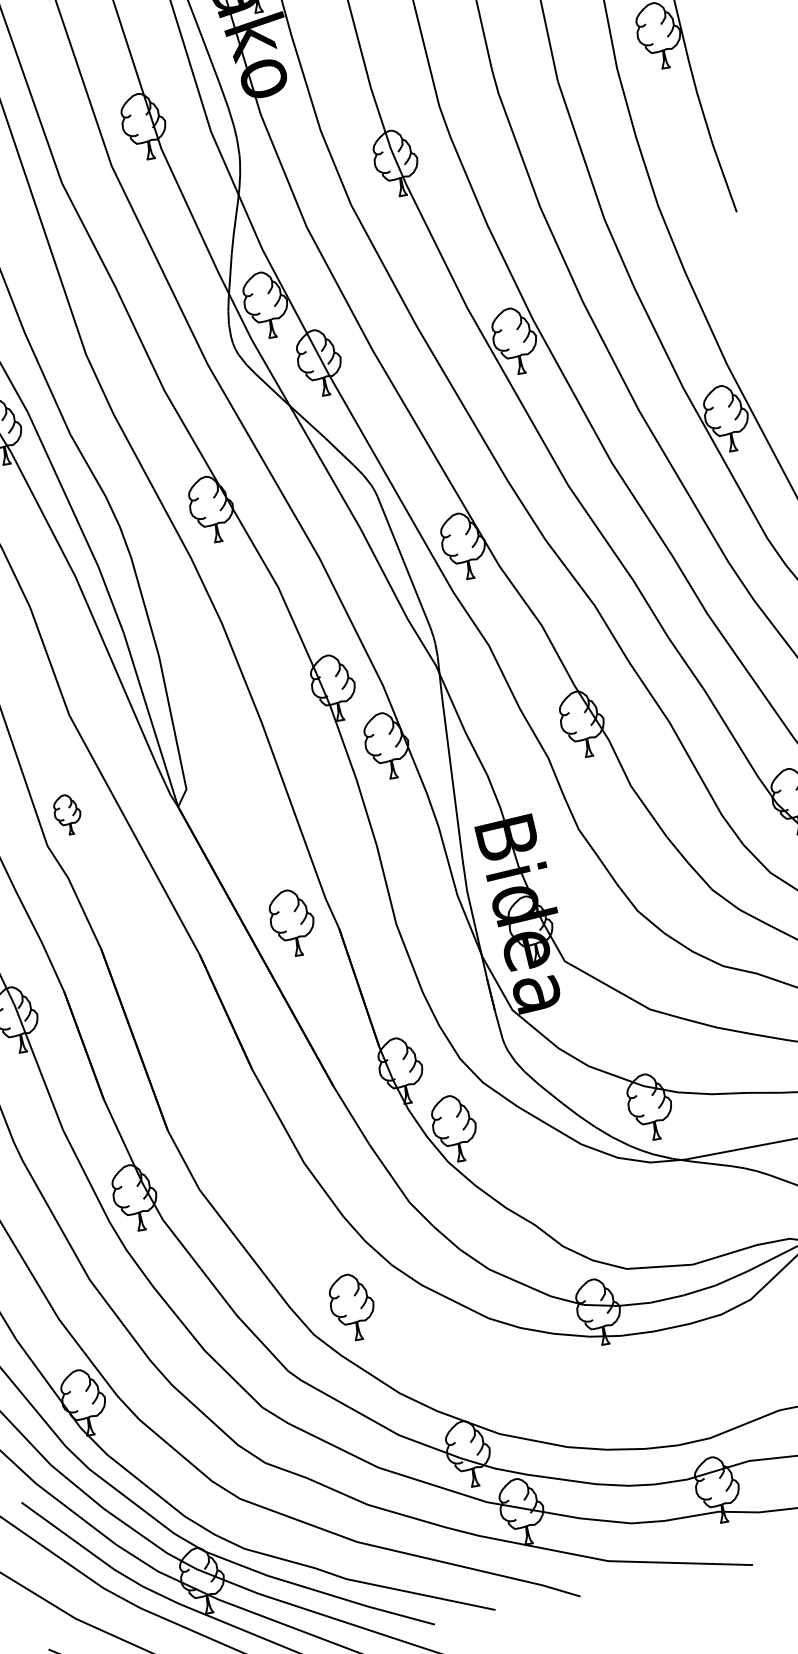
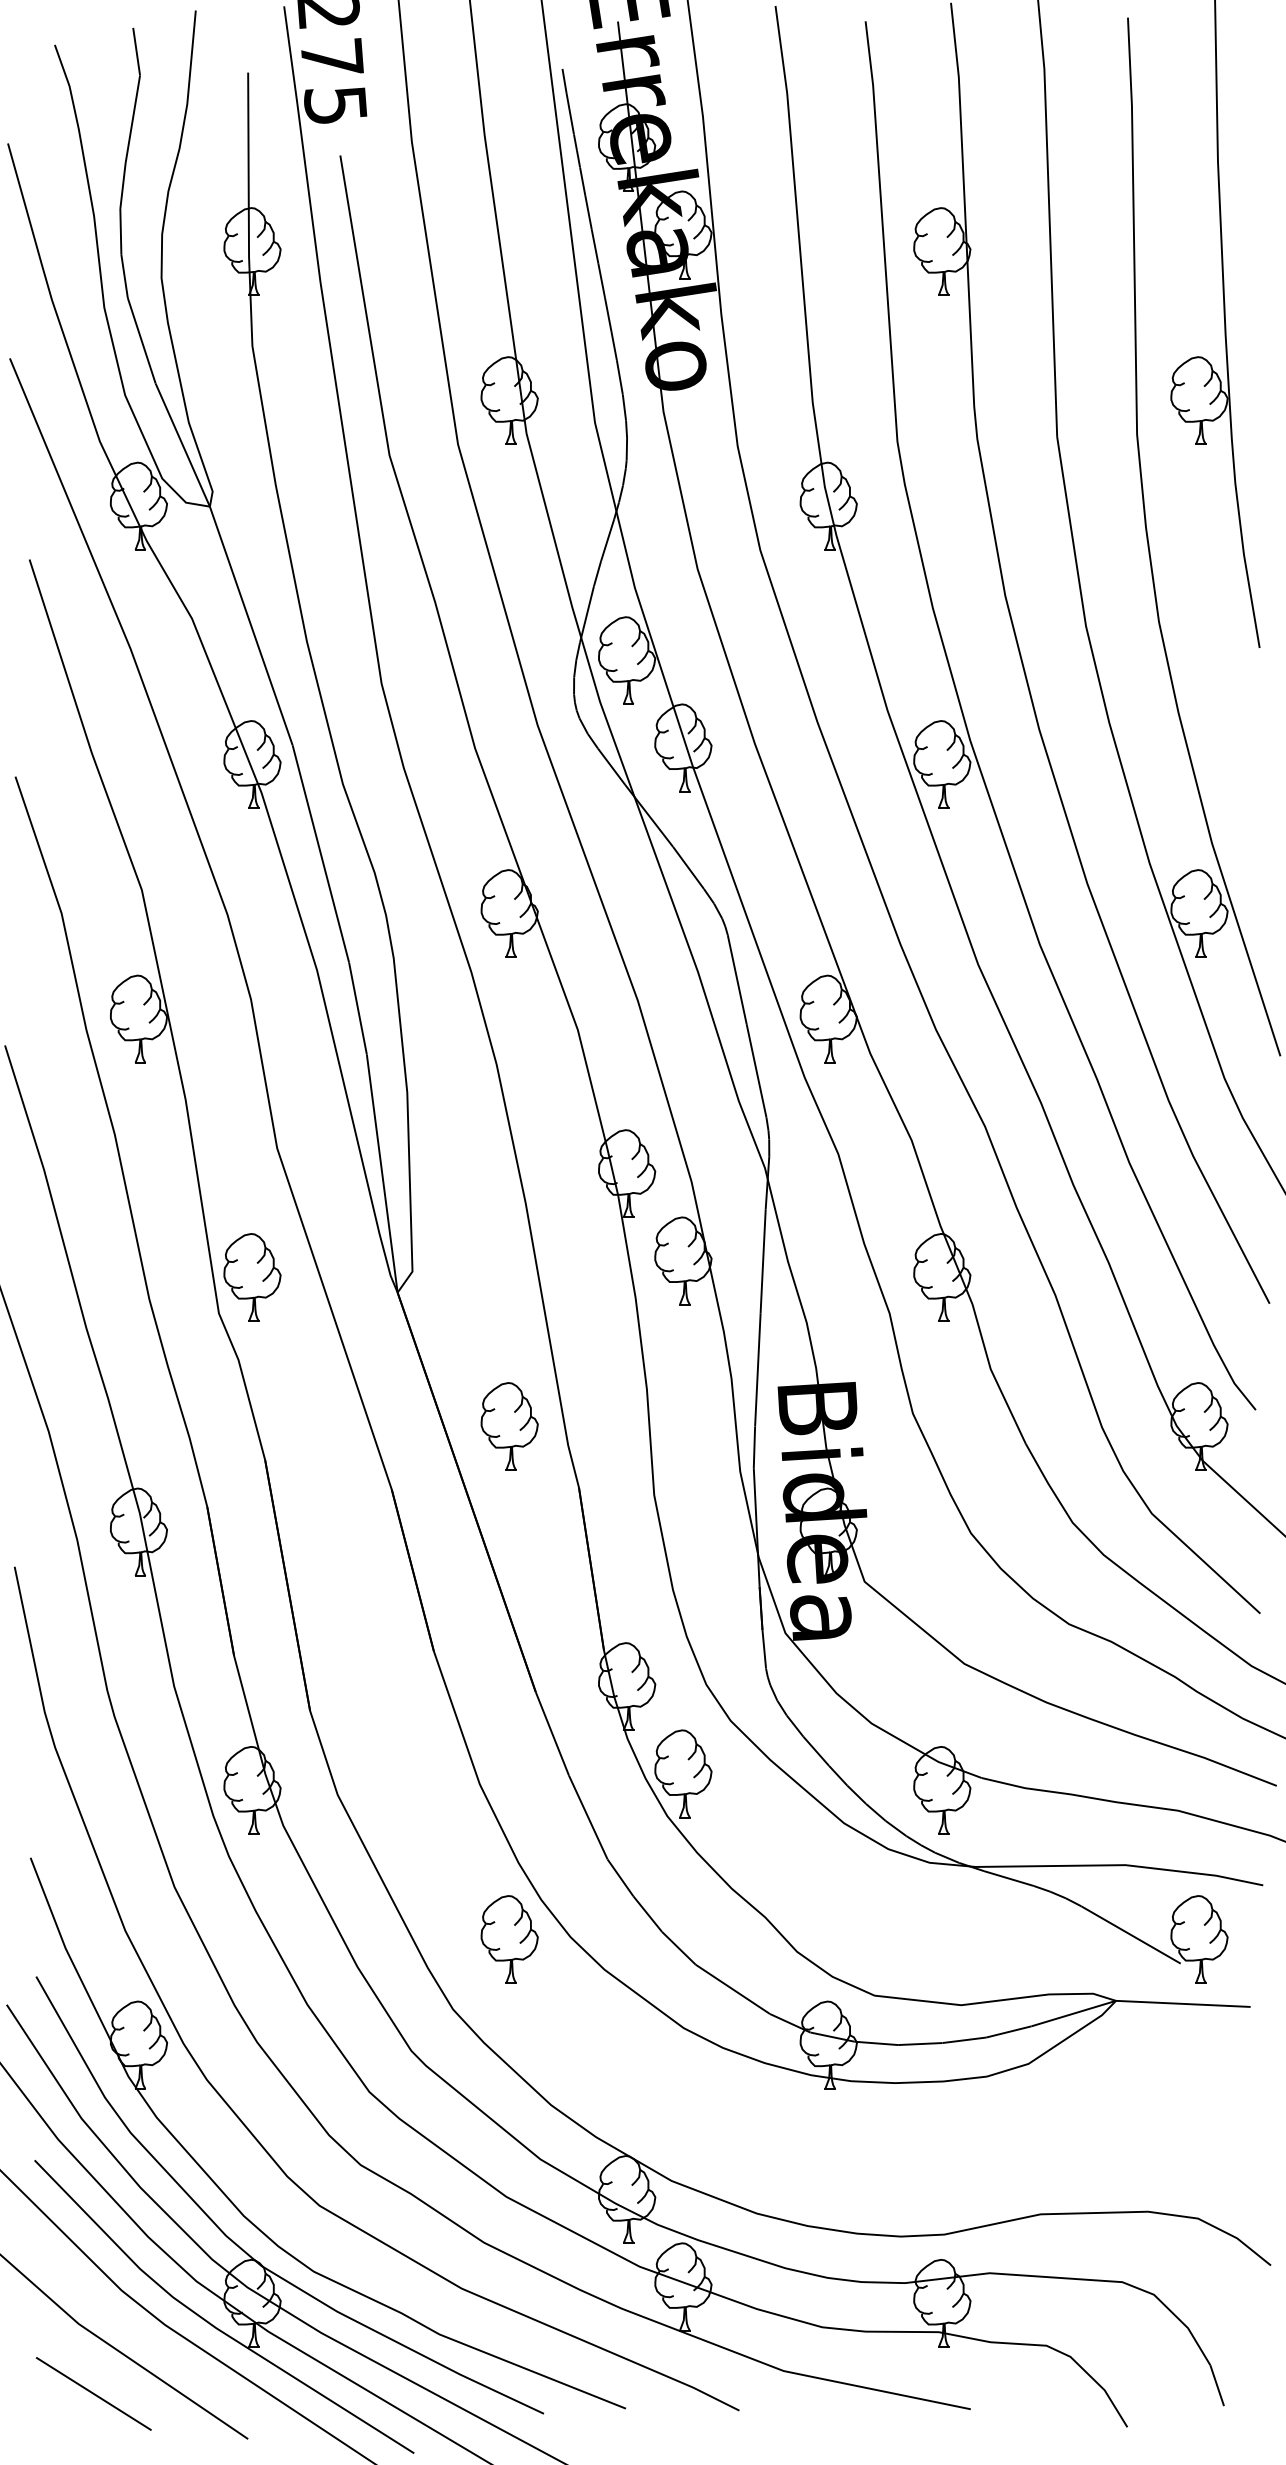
part: (67, 814) -> (252, 1277), size x1.67
part: (292, 922) -> (509, 1426), moved
part: (352, 1307) -> (509, 1939), moved

